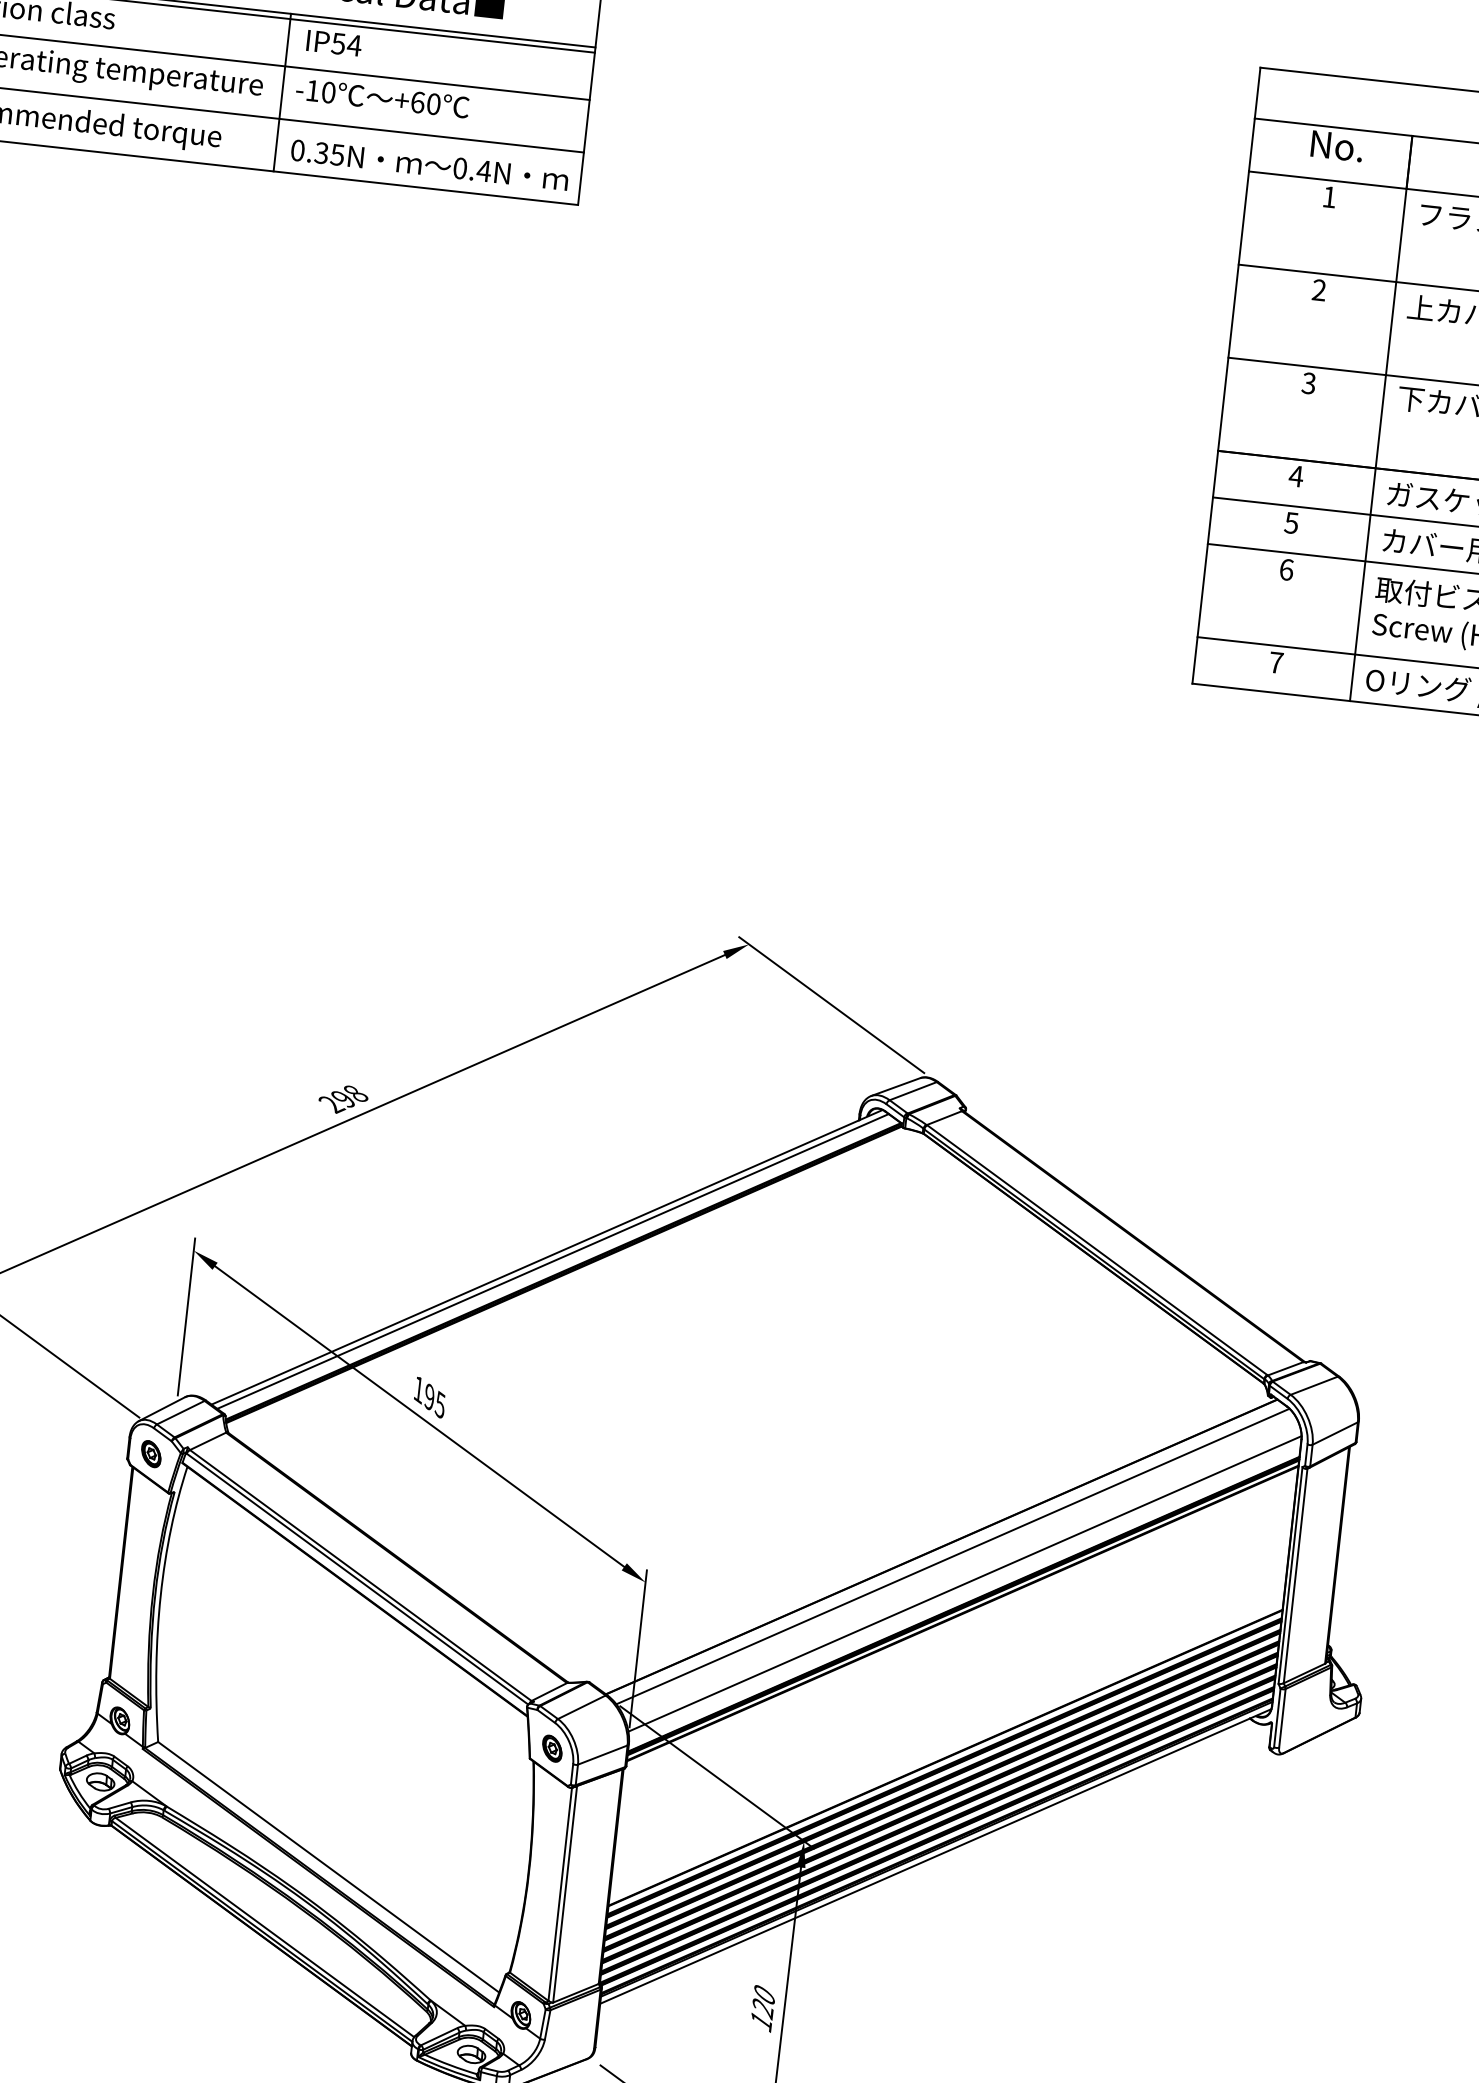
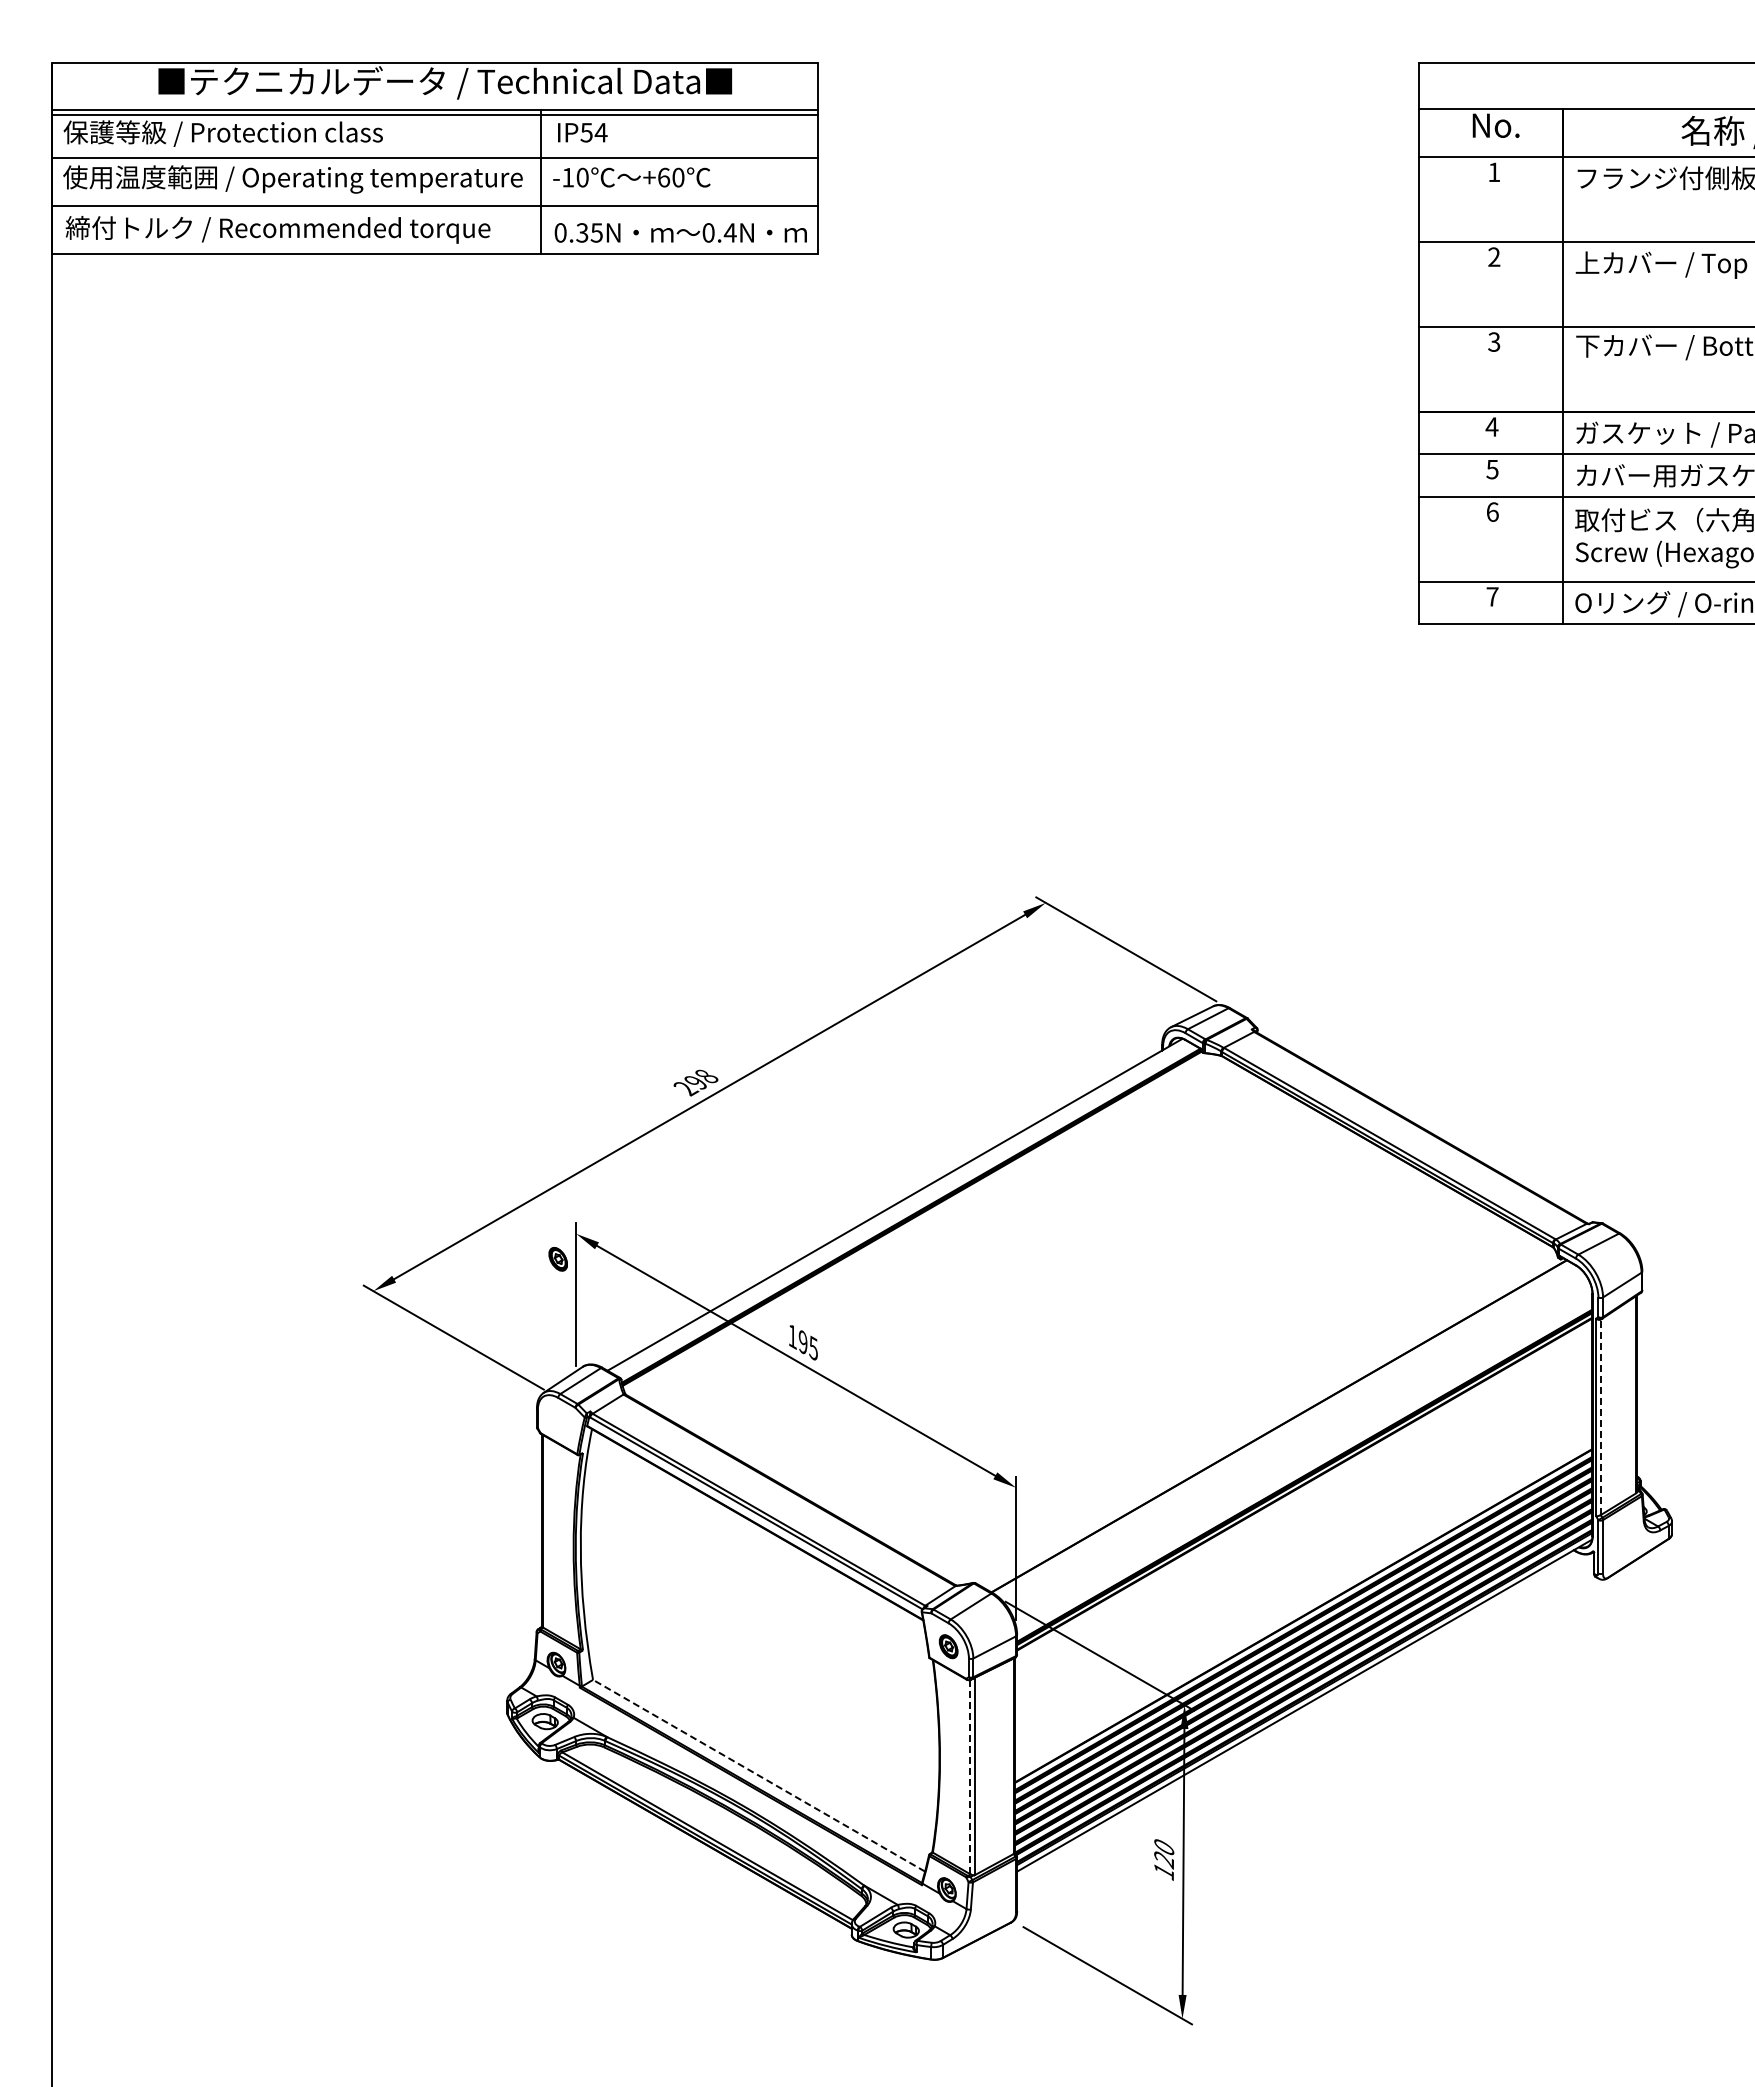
line: (552, 1260) -> (900, 1207), removed
part: (150, 1454) -> (557, 1259), moved
line: (952, 1556) -> (1289, 1433), removed
line: (1295, 1576) -> (1600, 1417), solid -> dashed
line: (964, 1582) -> (1303, 1456), removed
line: (329, 1867) -> (759, 1775), solid -> dashed
line: (560, 1894) -> (970, 1777), solid -> dashed

